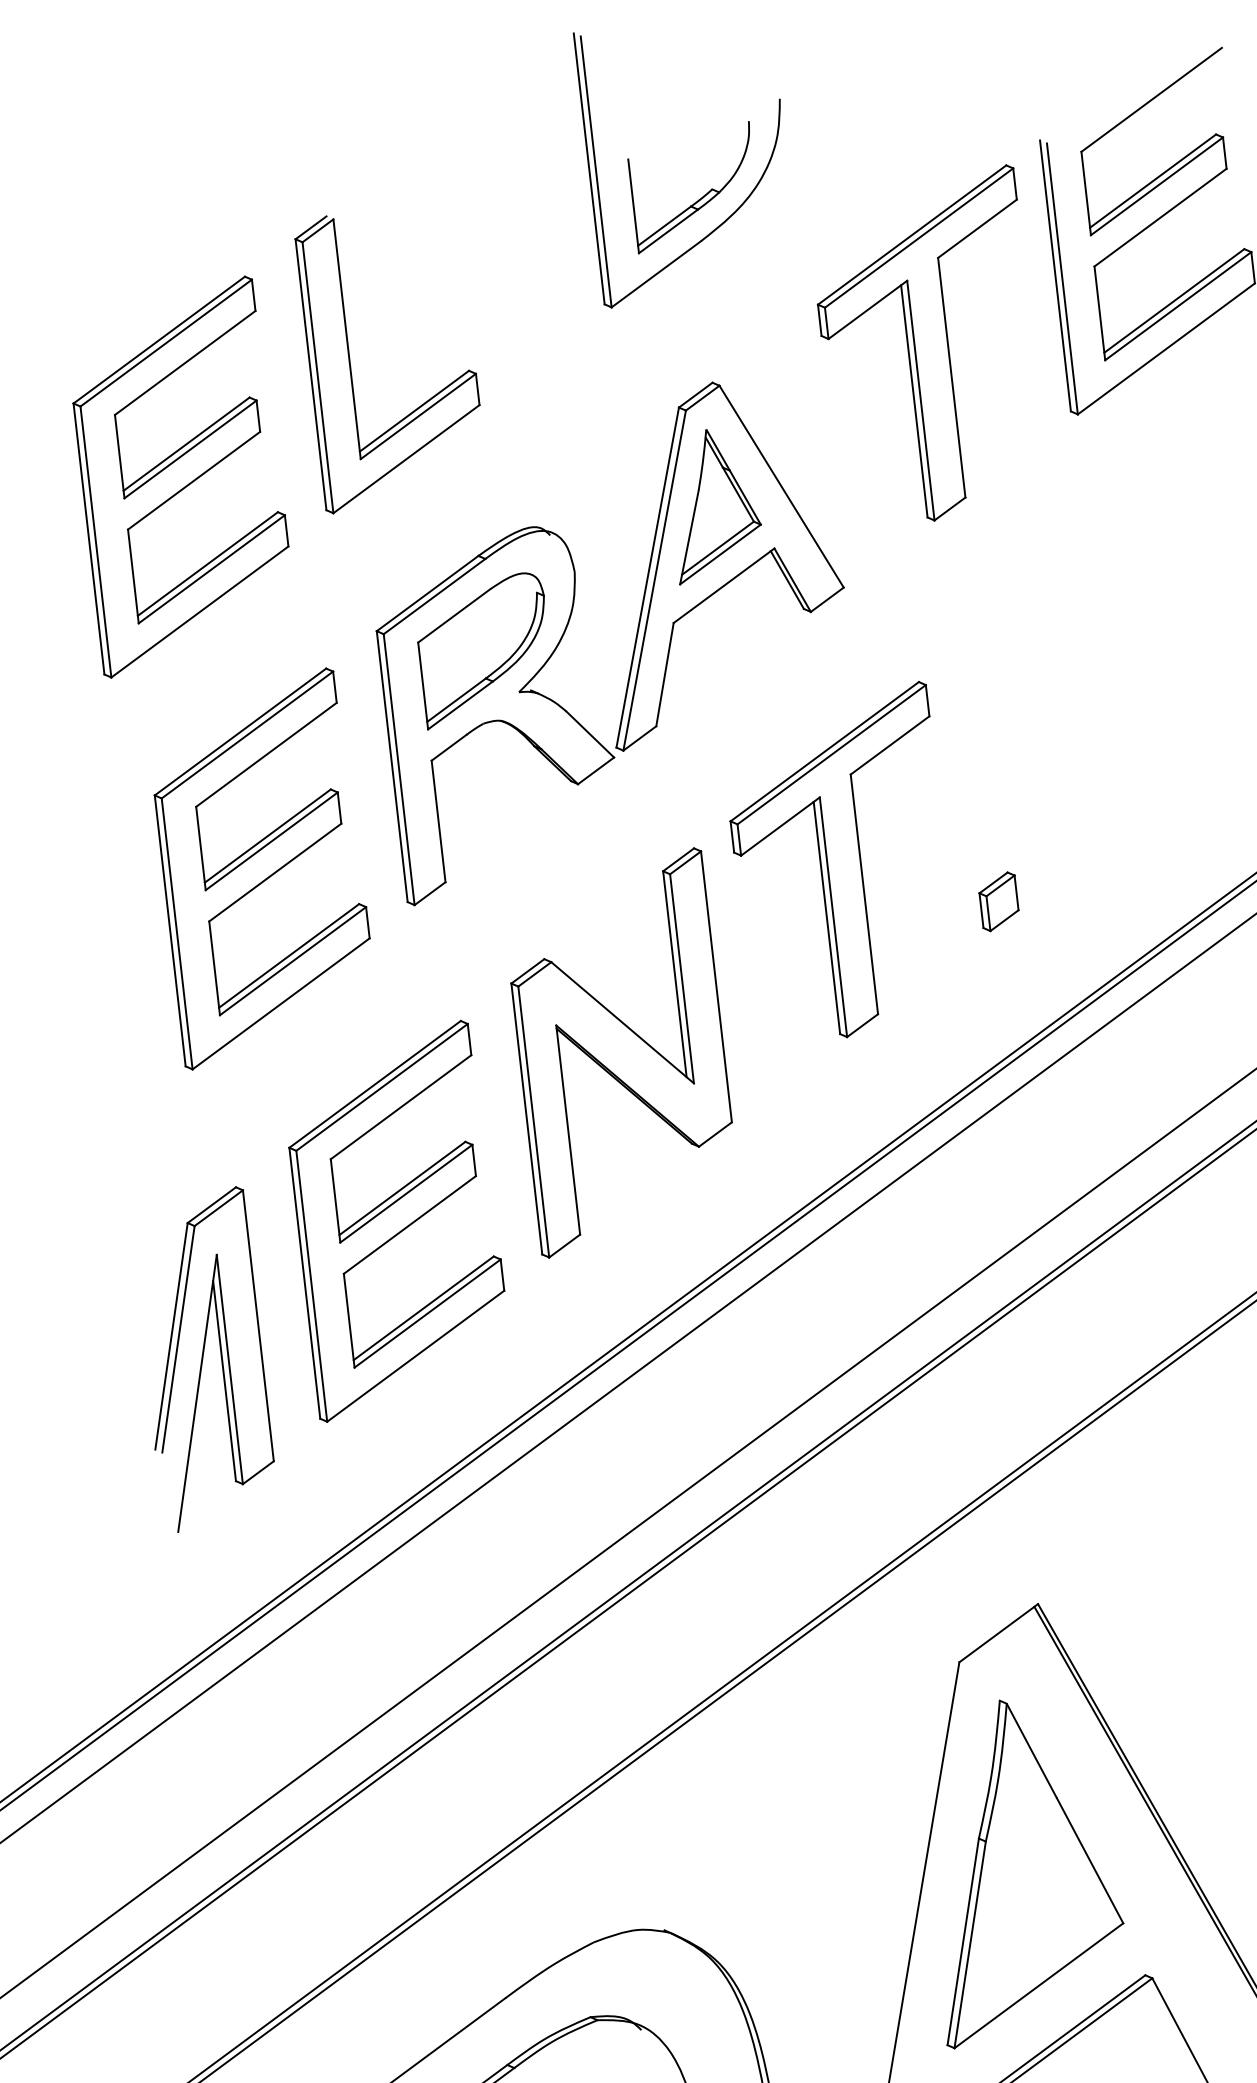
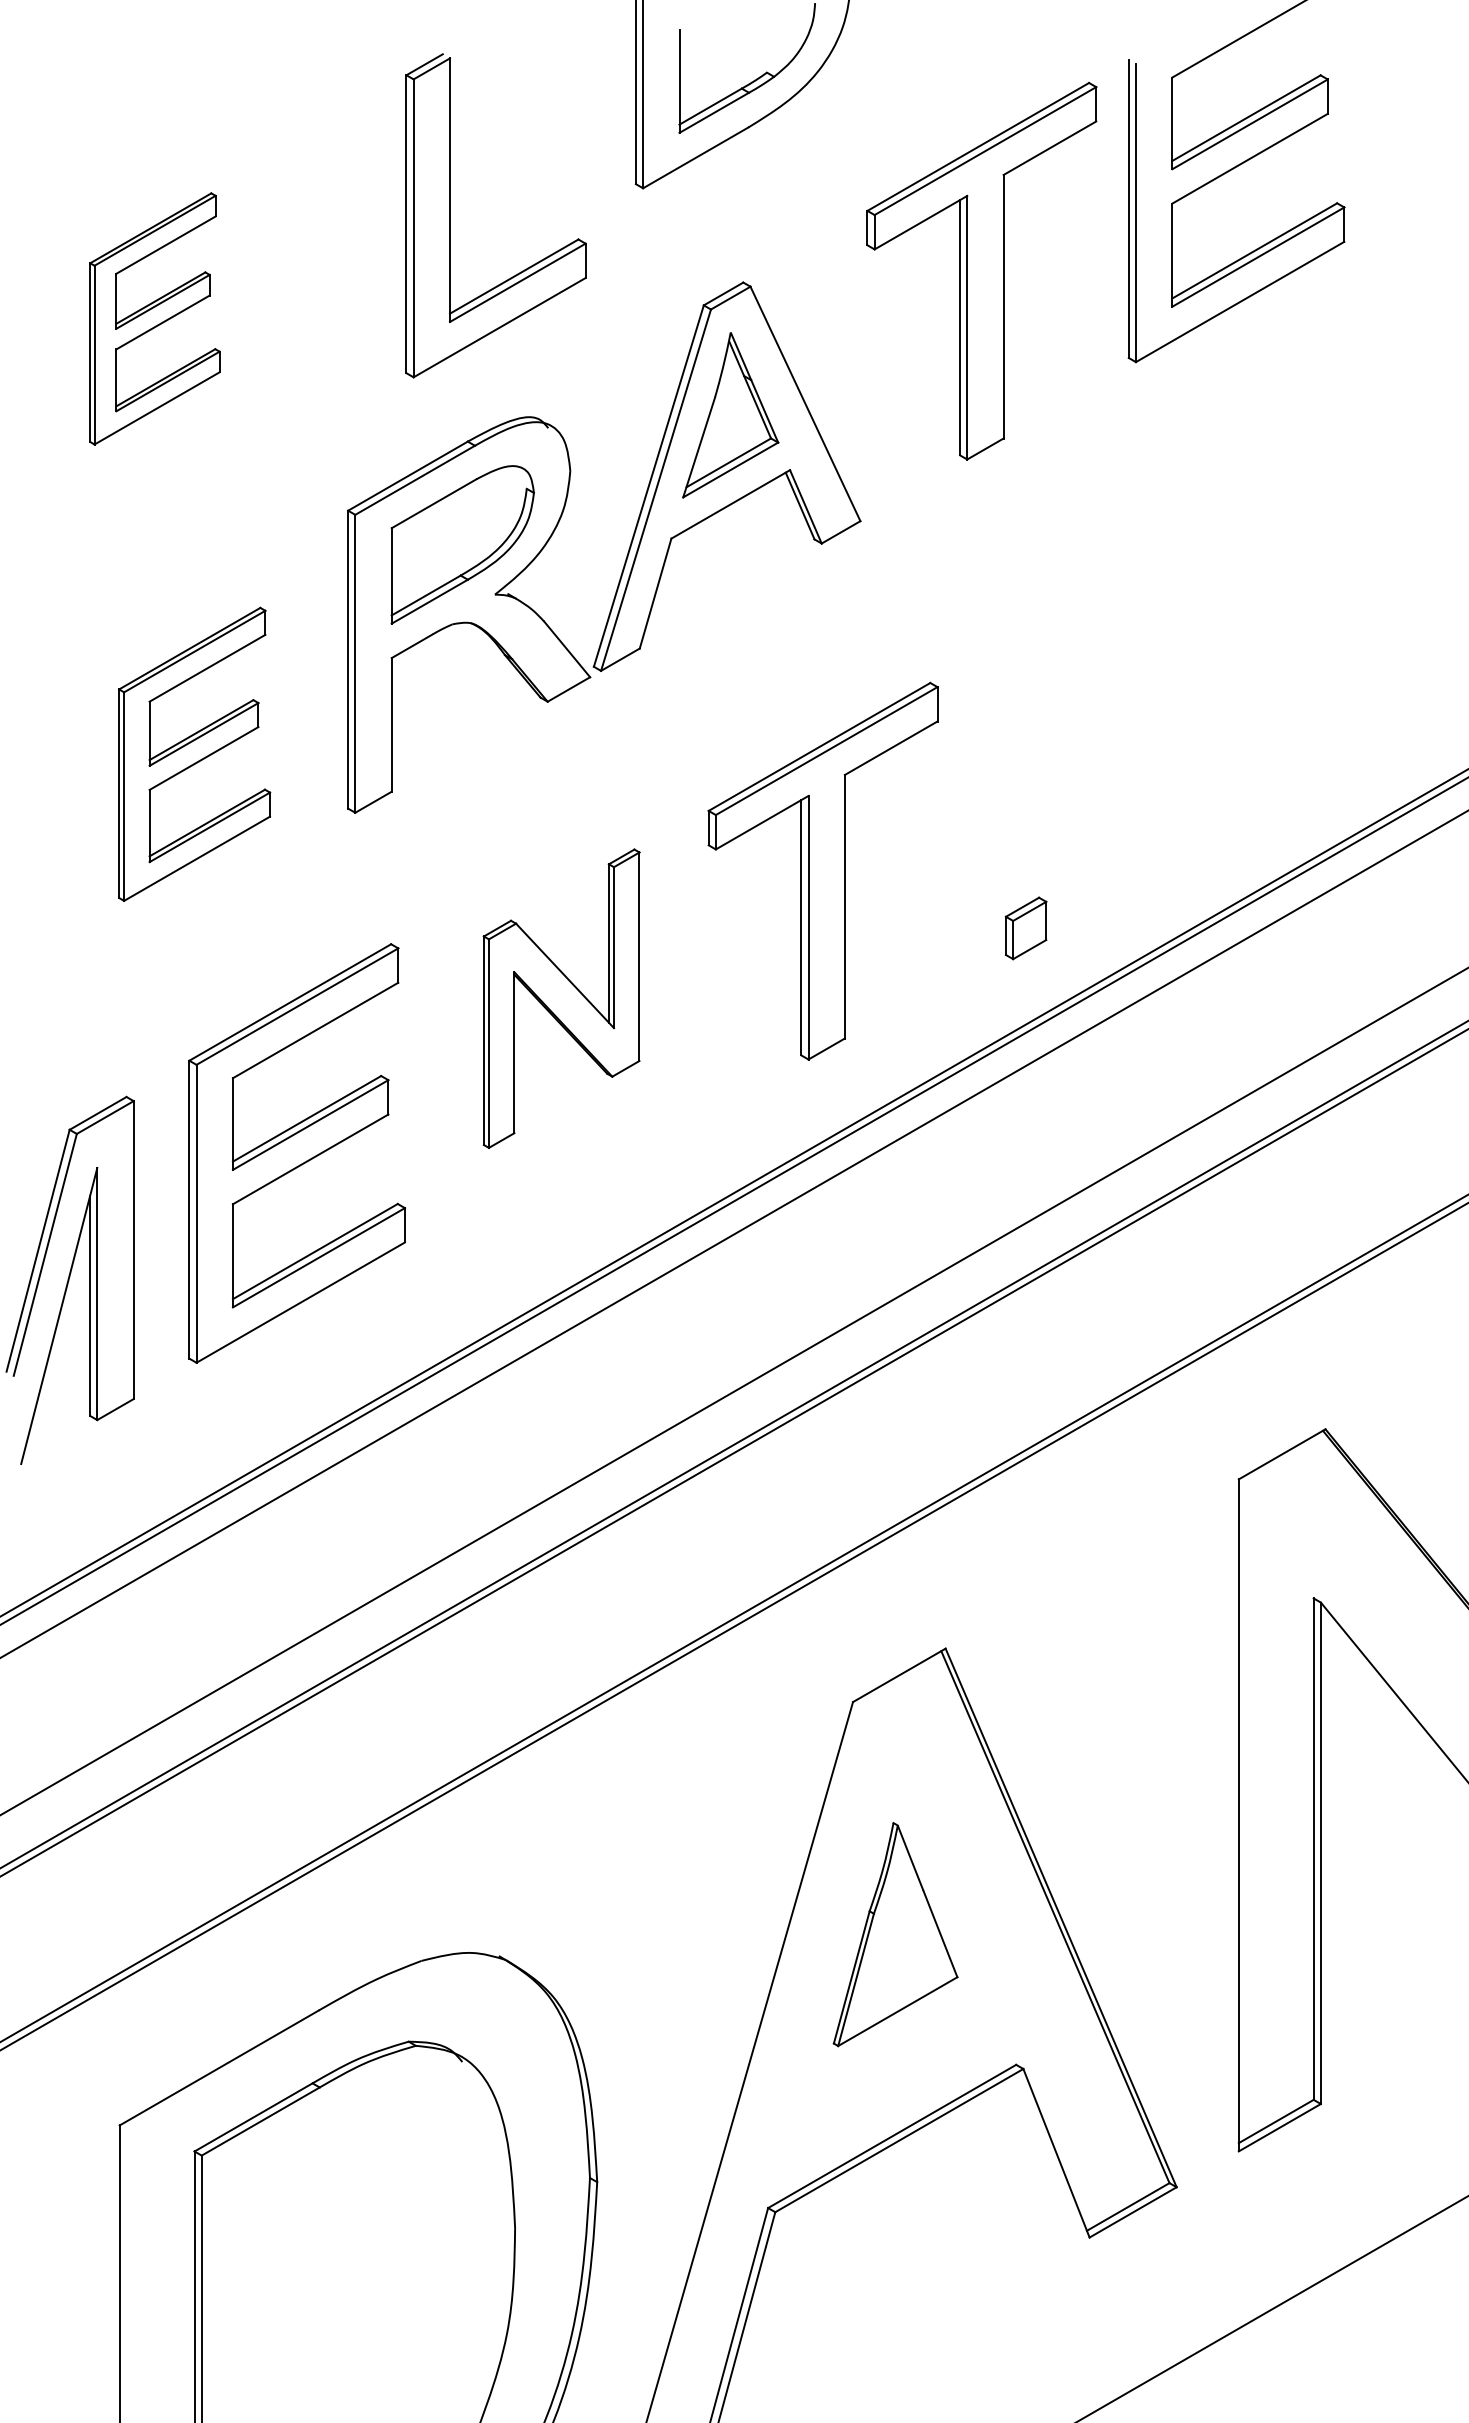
part: (350, 362) -> (450, 215), moved
part: (180, 476) -> (154, 318), size x0.6
part: (840, 863) -> (822, 870), moved
part: (262, 868) -> (194, 754), size x0.7
part: (998, 901) -> (1025, 928), moved
part: (621, 1052) -> (561, 998), size x0.7
part: (1022, 1869) -> (895, 1934), size x0.6

